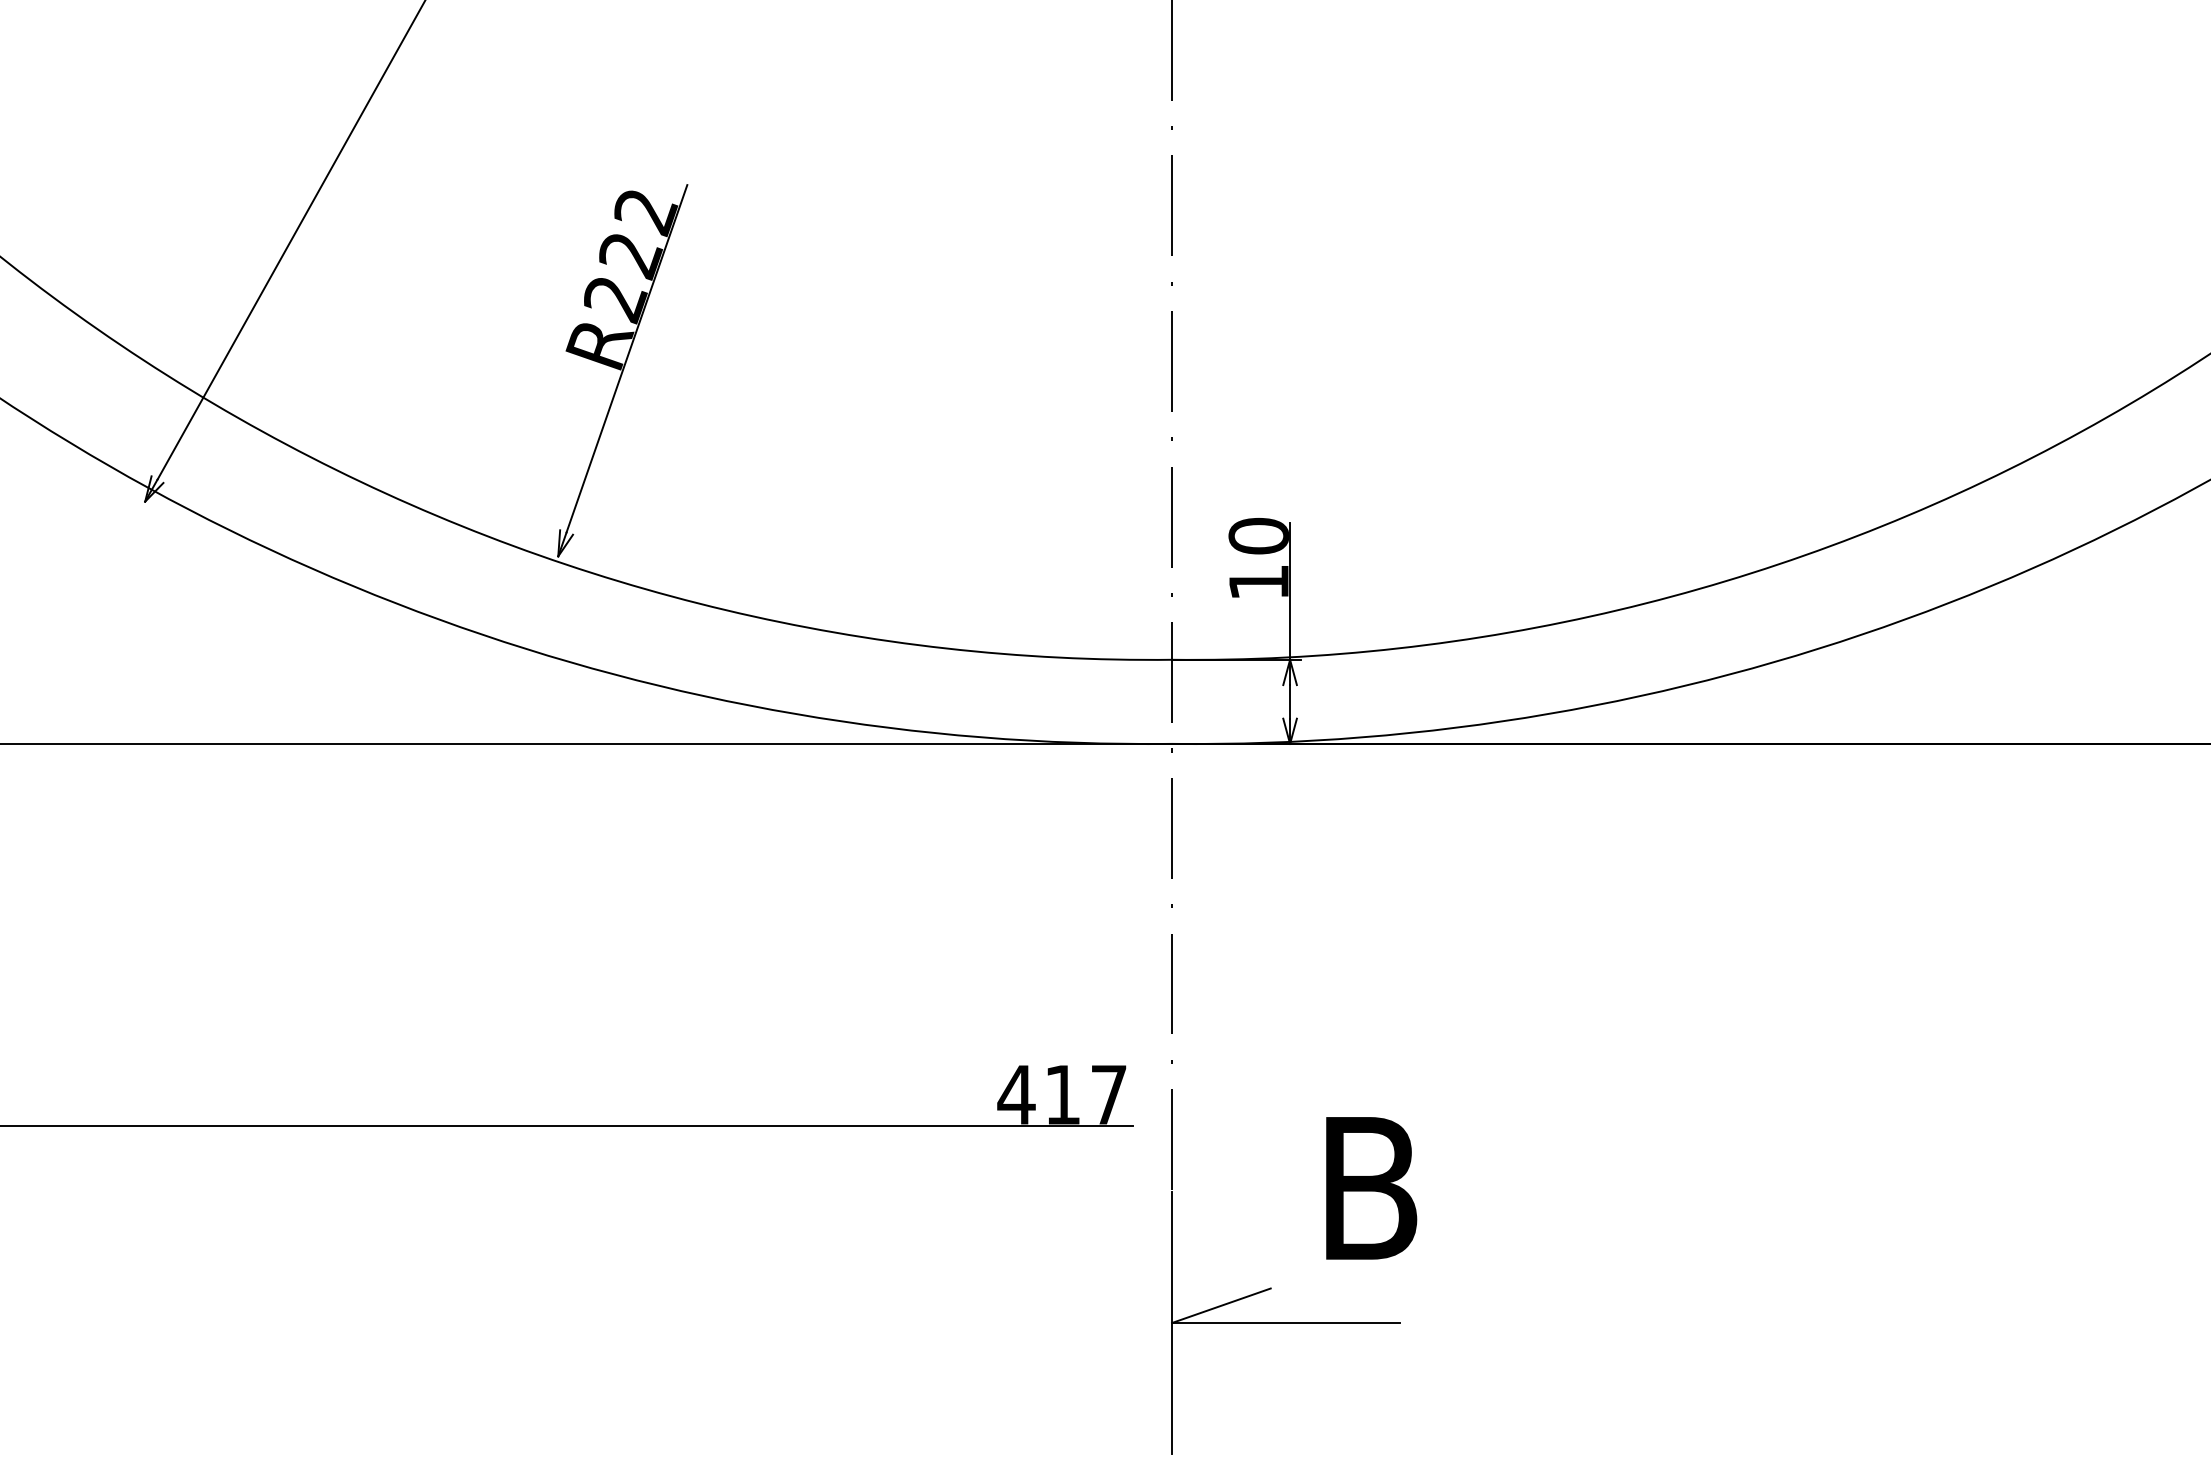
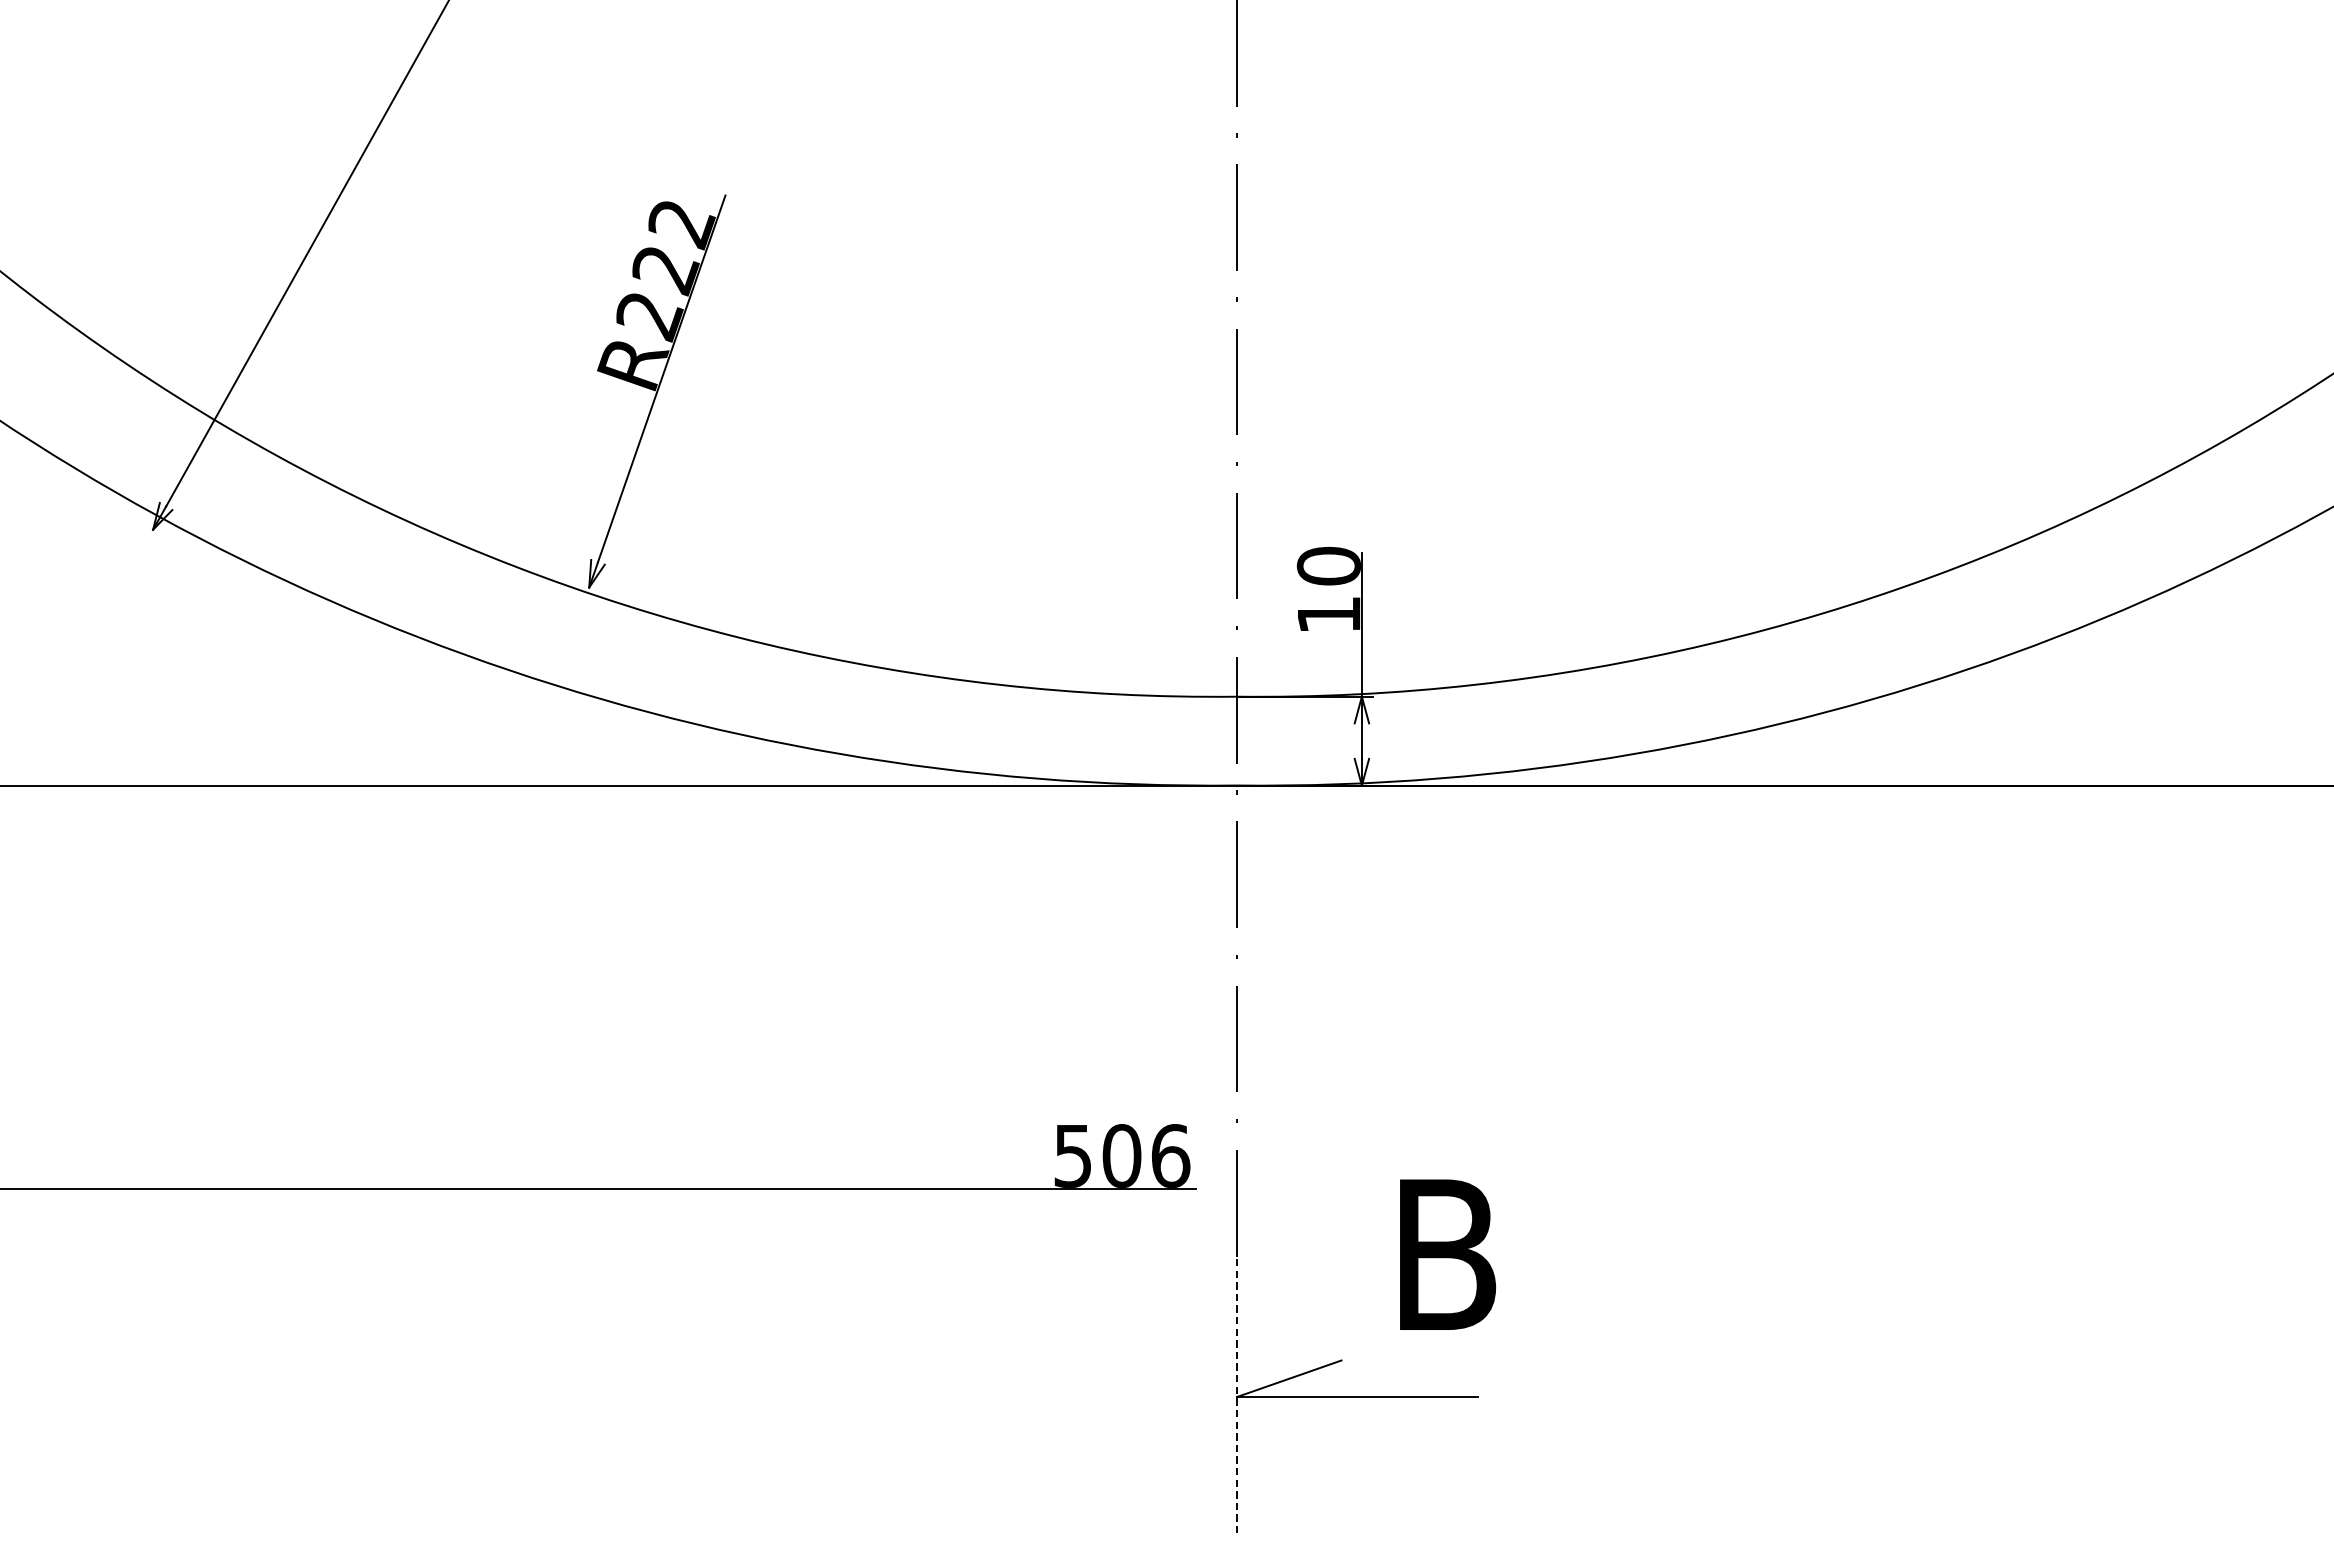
text: (1062, 1094) -> (1121, 1155), 417 -> 506
line: (1172, 1323) -> (1237, 1397), solid -> dashed

